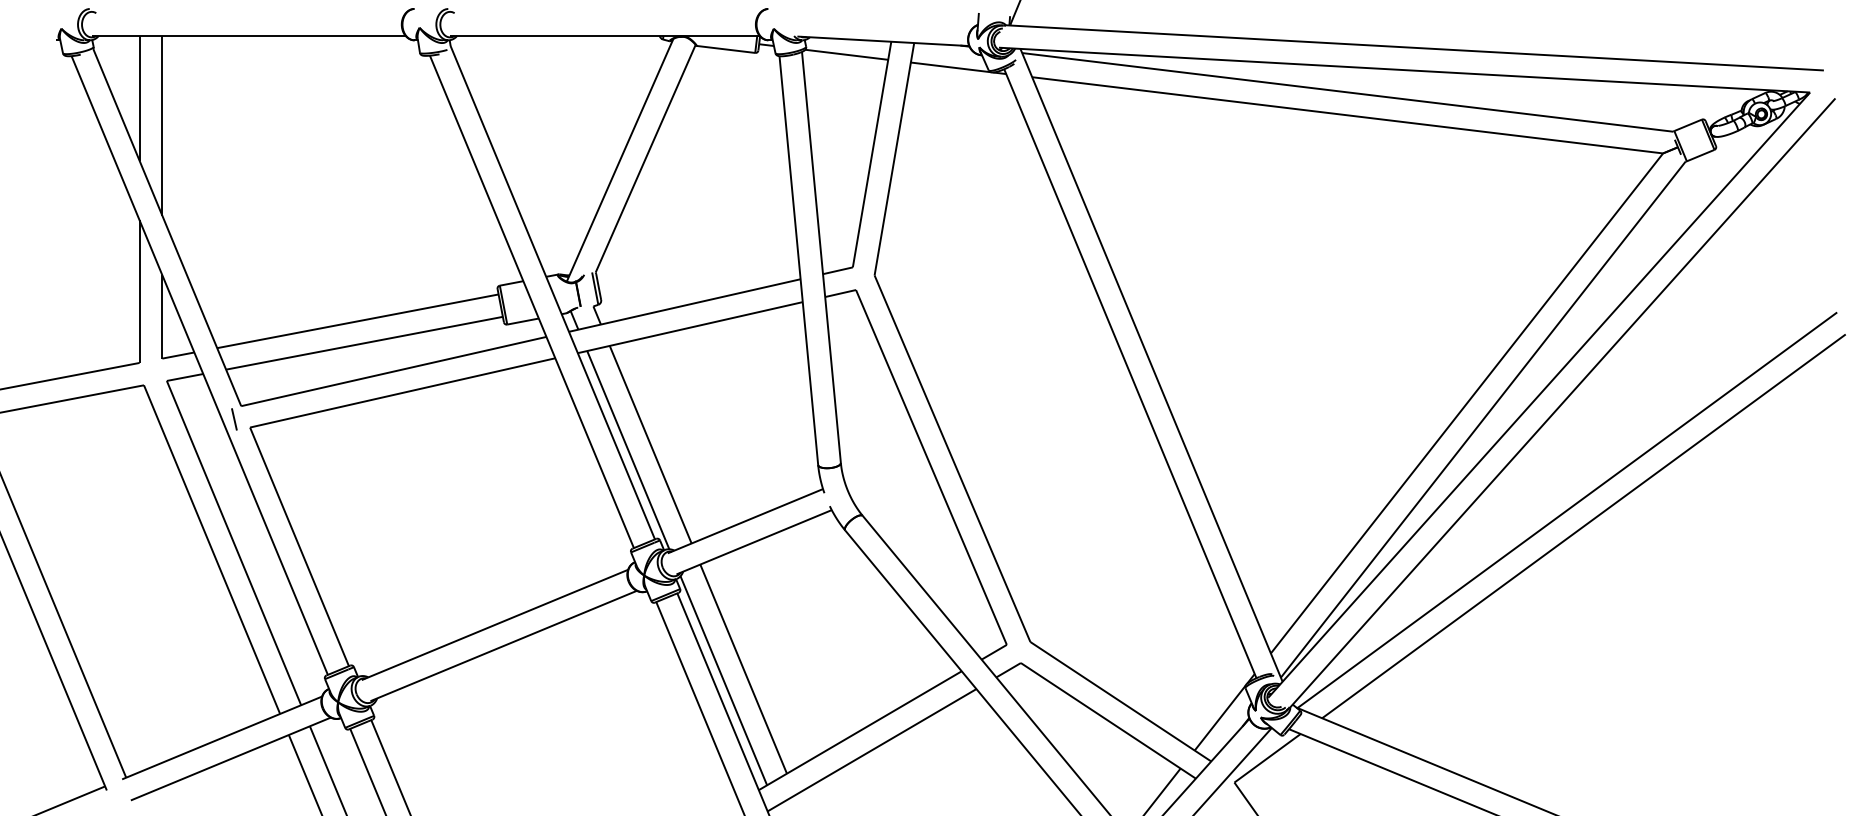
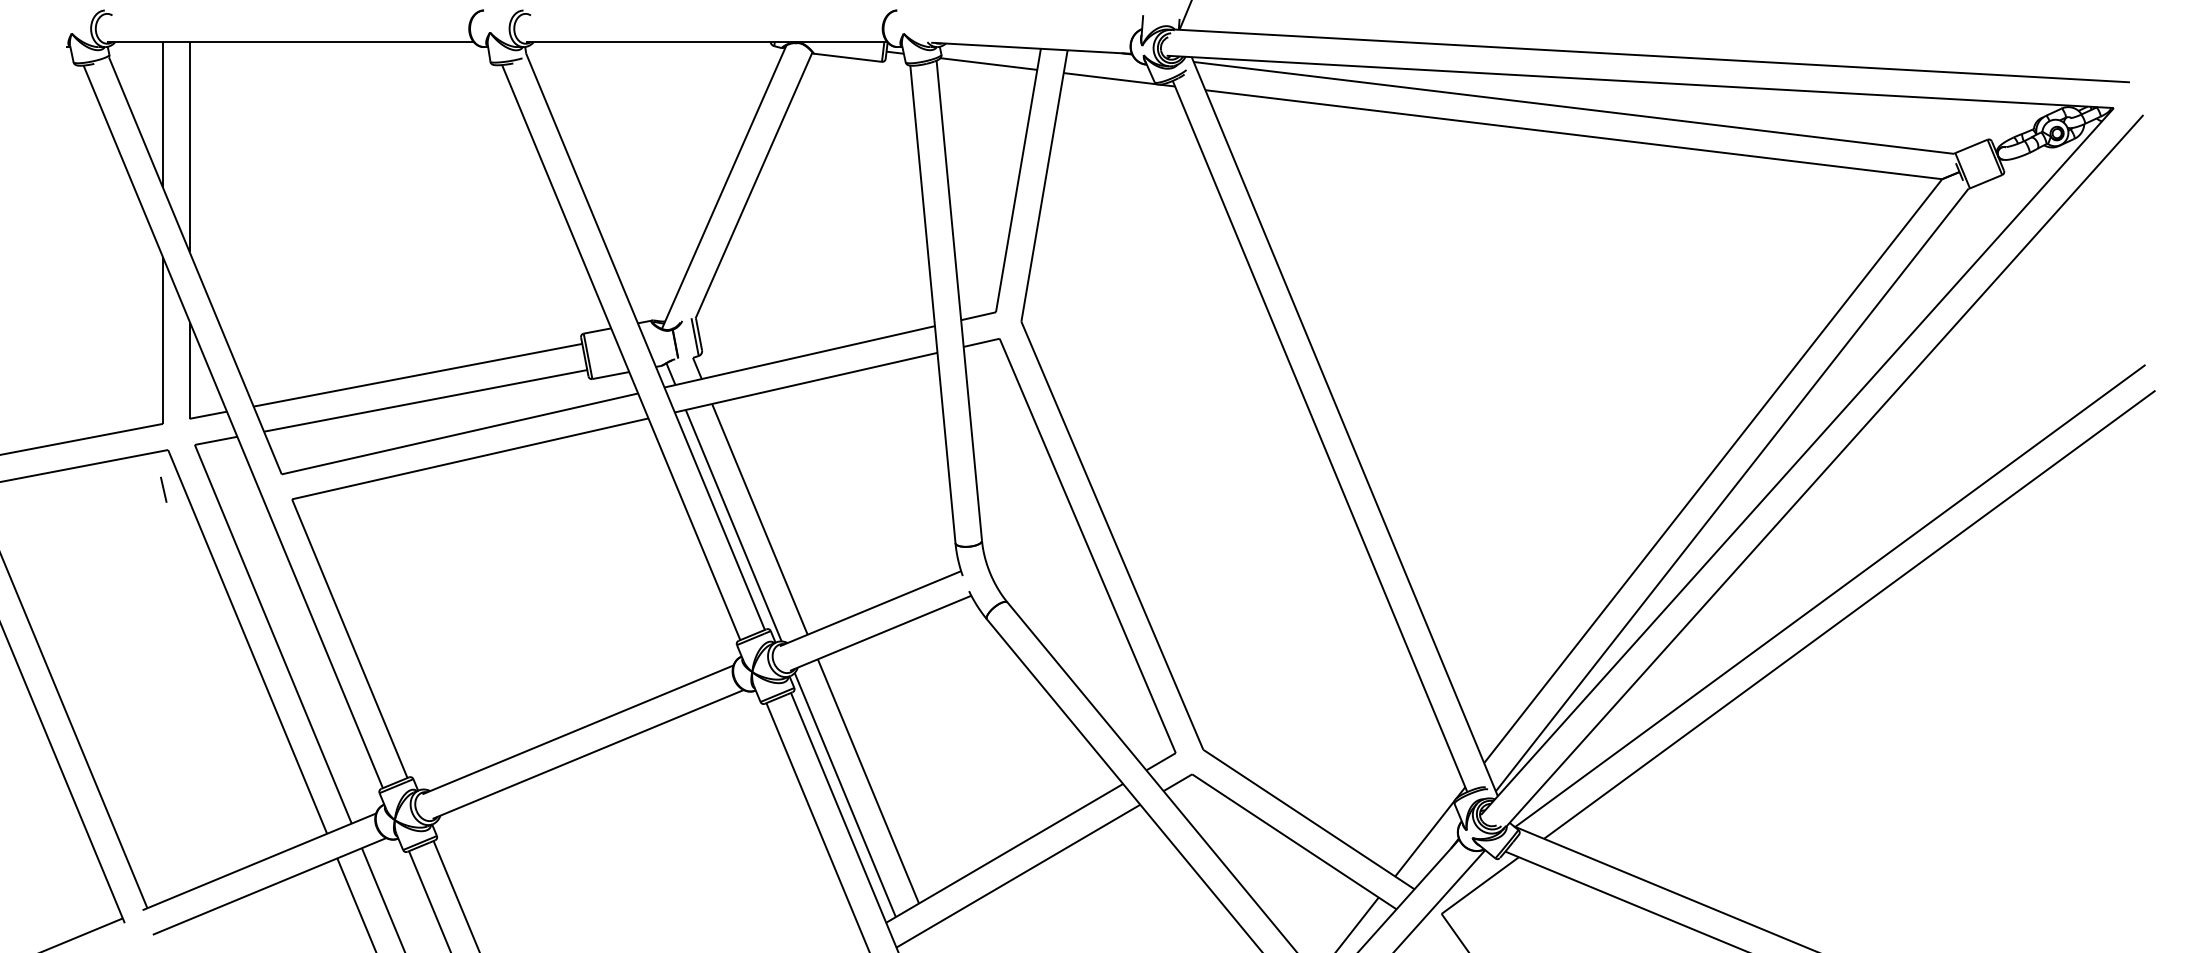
line: (234, 419) -> (163, 489), moved

